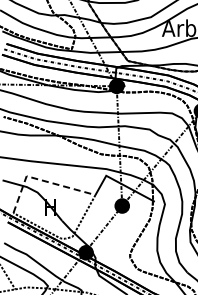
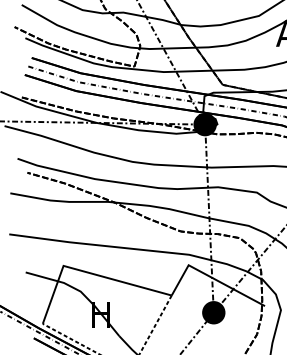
line: (41, 180) -> (86, 272), dashed -> solid

